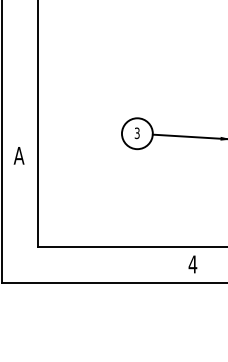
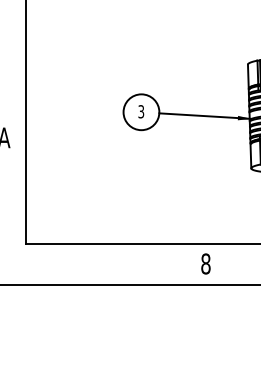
text: (192, 264) -> (205, 264), 4 -> 8

